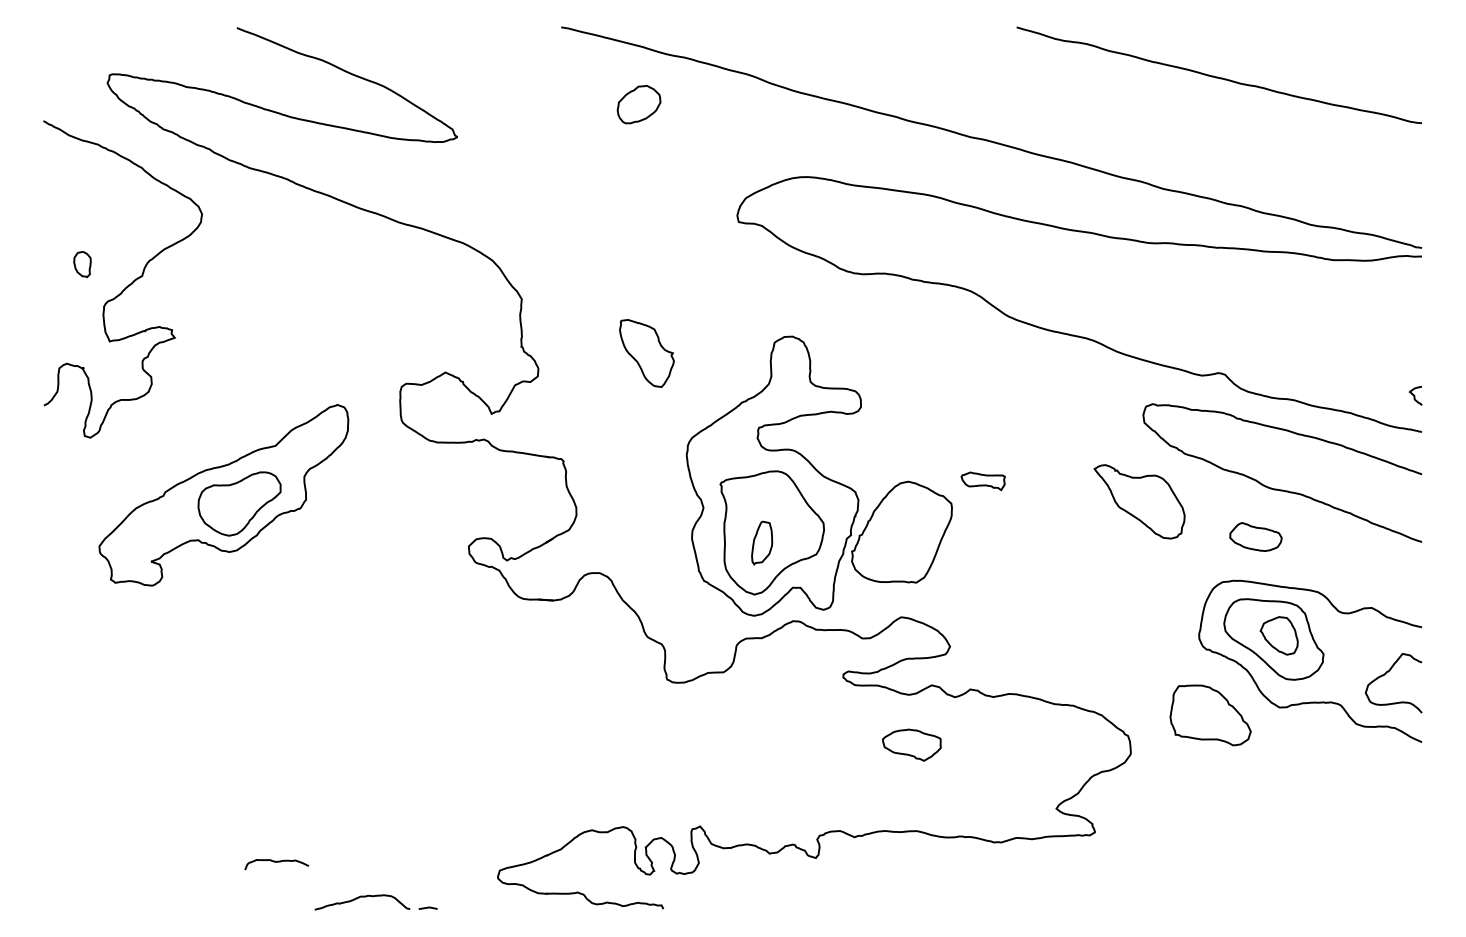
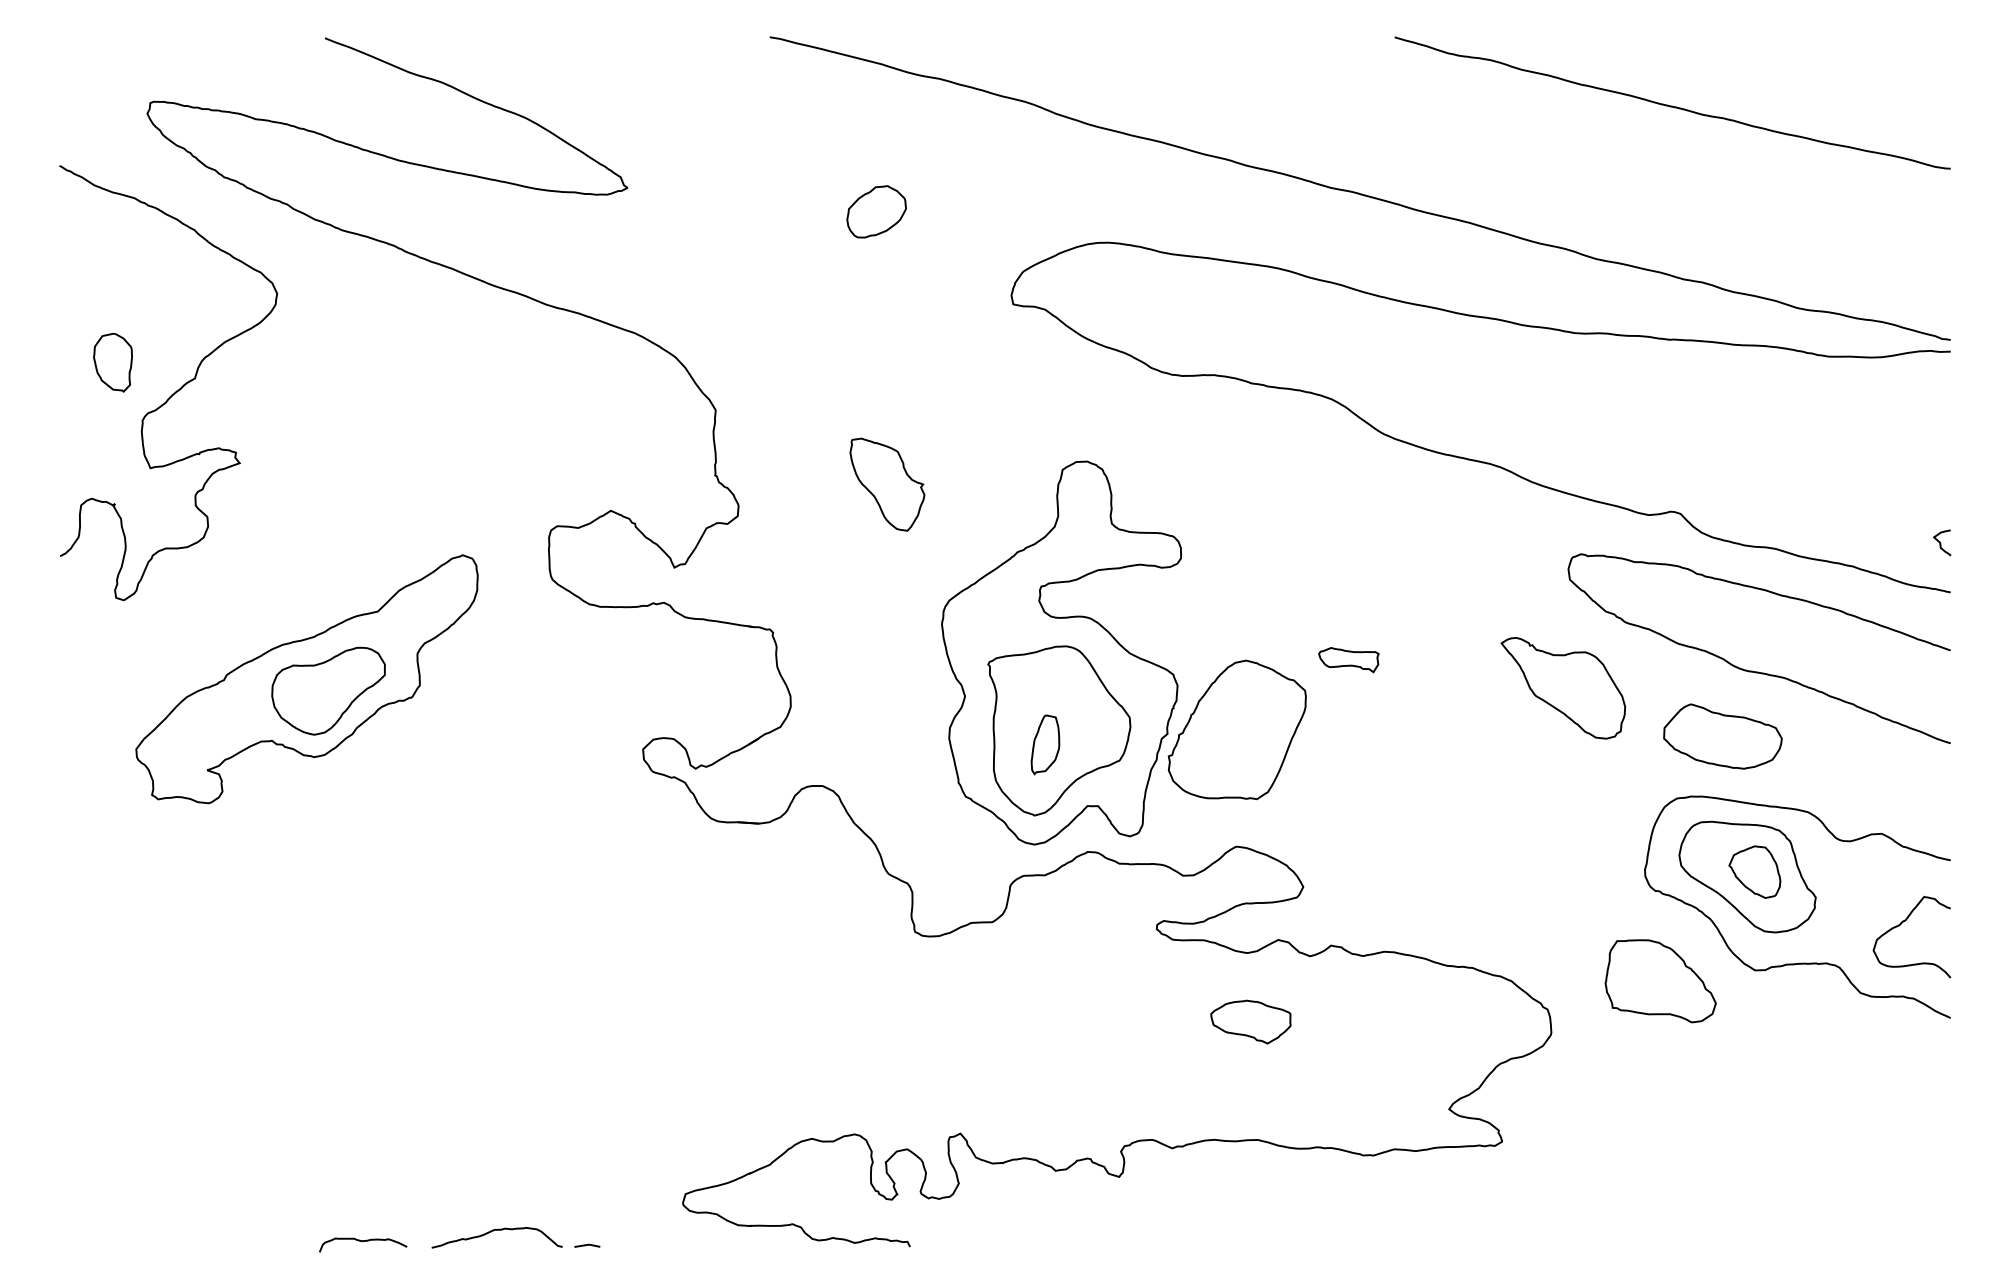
part: (638, 104) -> (875, 211), moved
part: (82, 264) -> (113, 362), size x1.67
part: (1255, 536) -> (1722, 735), size x1.67
curve: (276, 862) -> (362, 1242), moved

